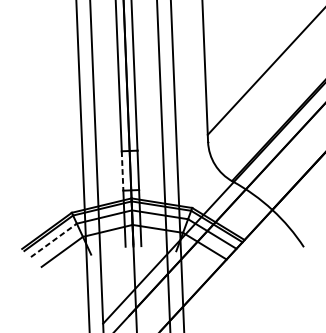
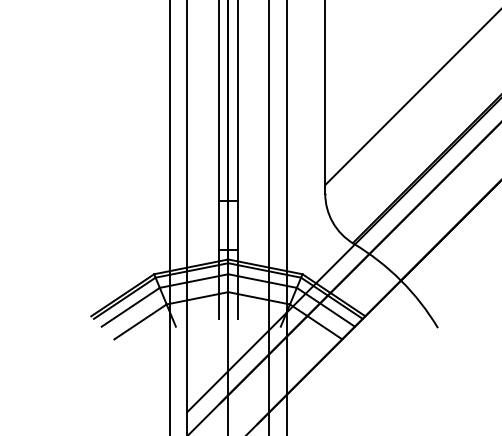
line: (122, 171) -> (218, 225), dashed -> solid
line: (53, 240) -> (130, 307), dashed -> solid

